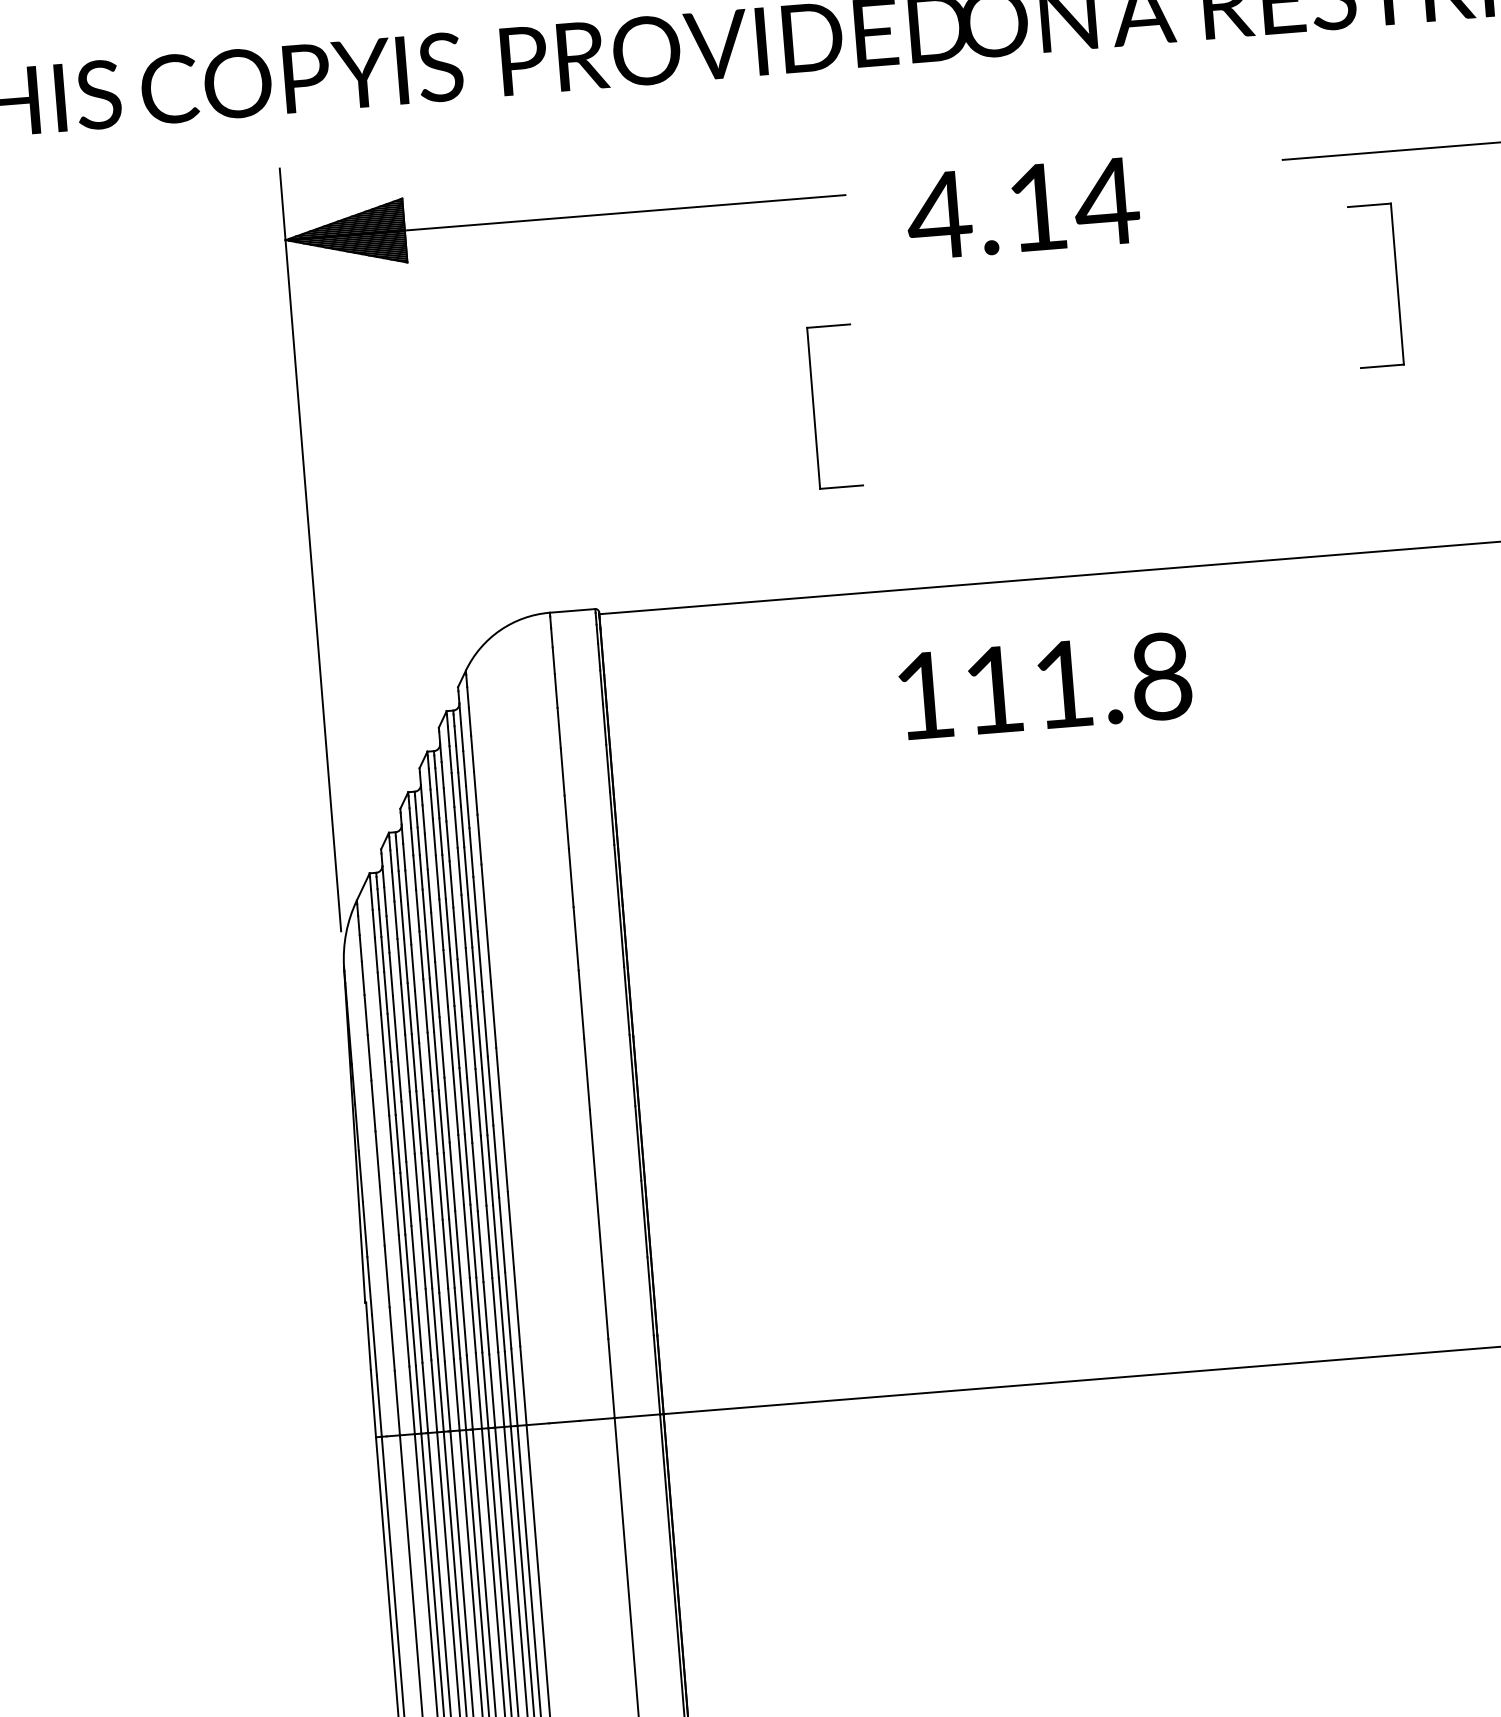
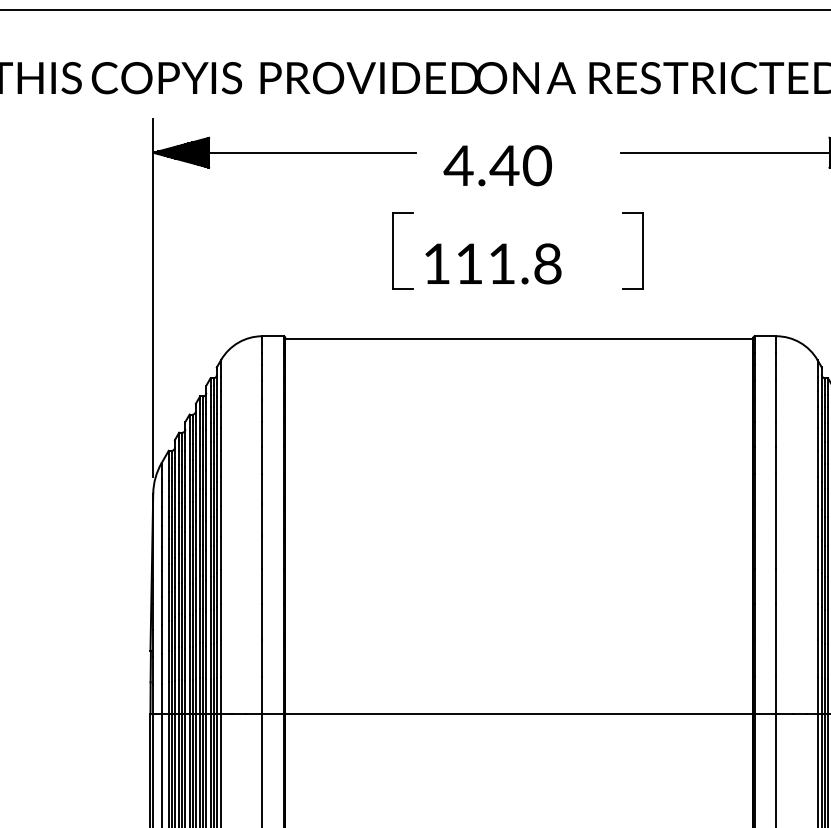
text: (1071, 204) -> (520, 165), 4.14 -> 4.40
part: (1395, 283) -> (642, 250), moved
text: (1045, 685) -> (493, 263), moved

